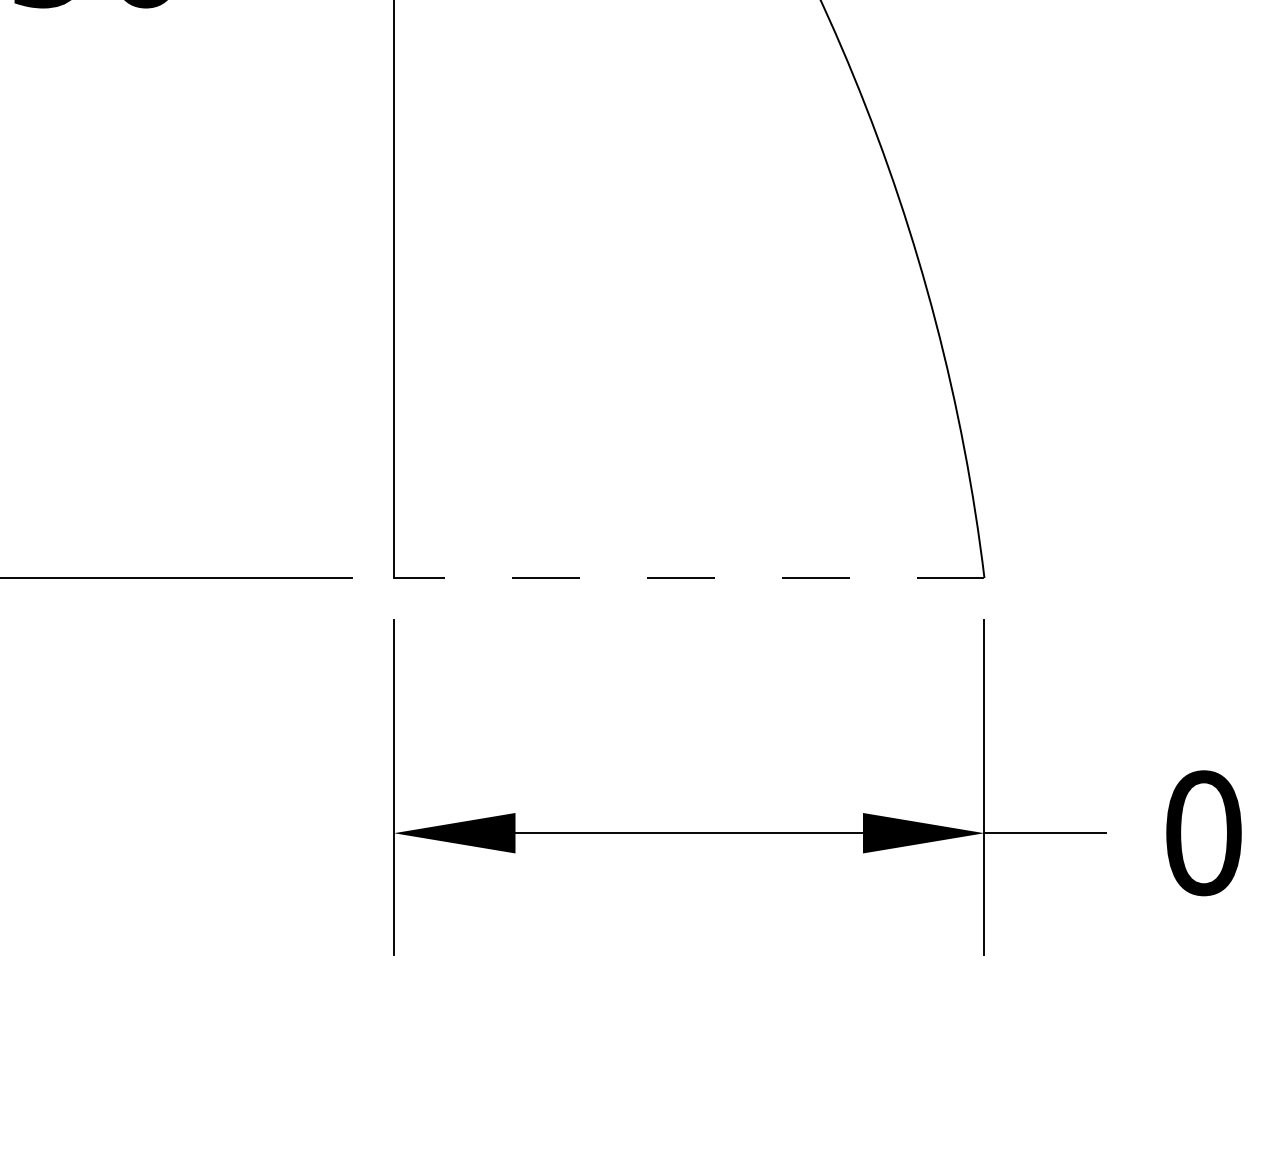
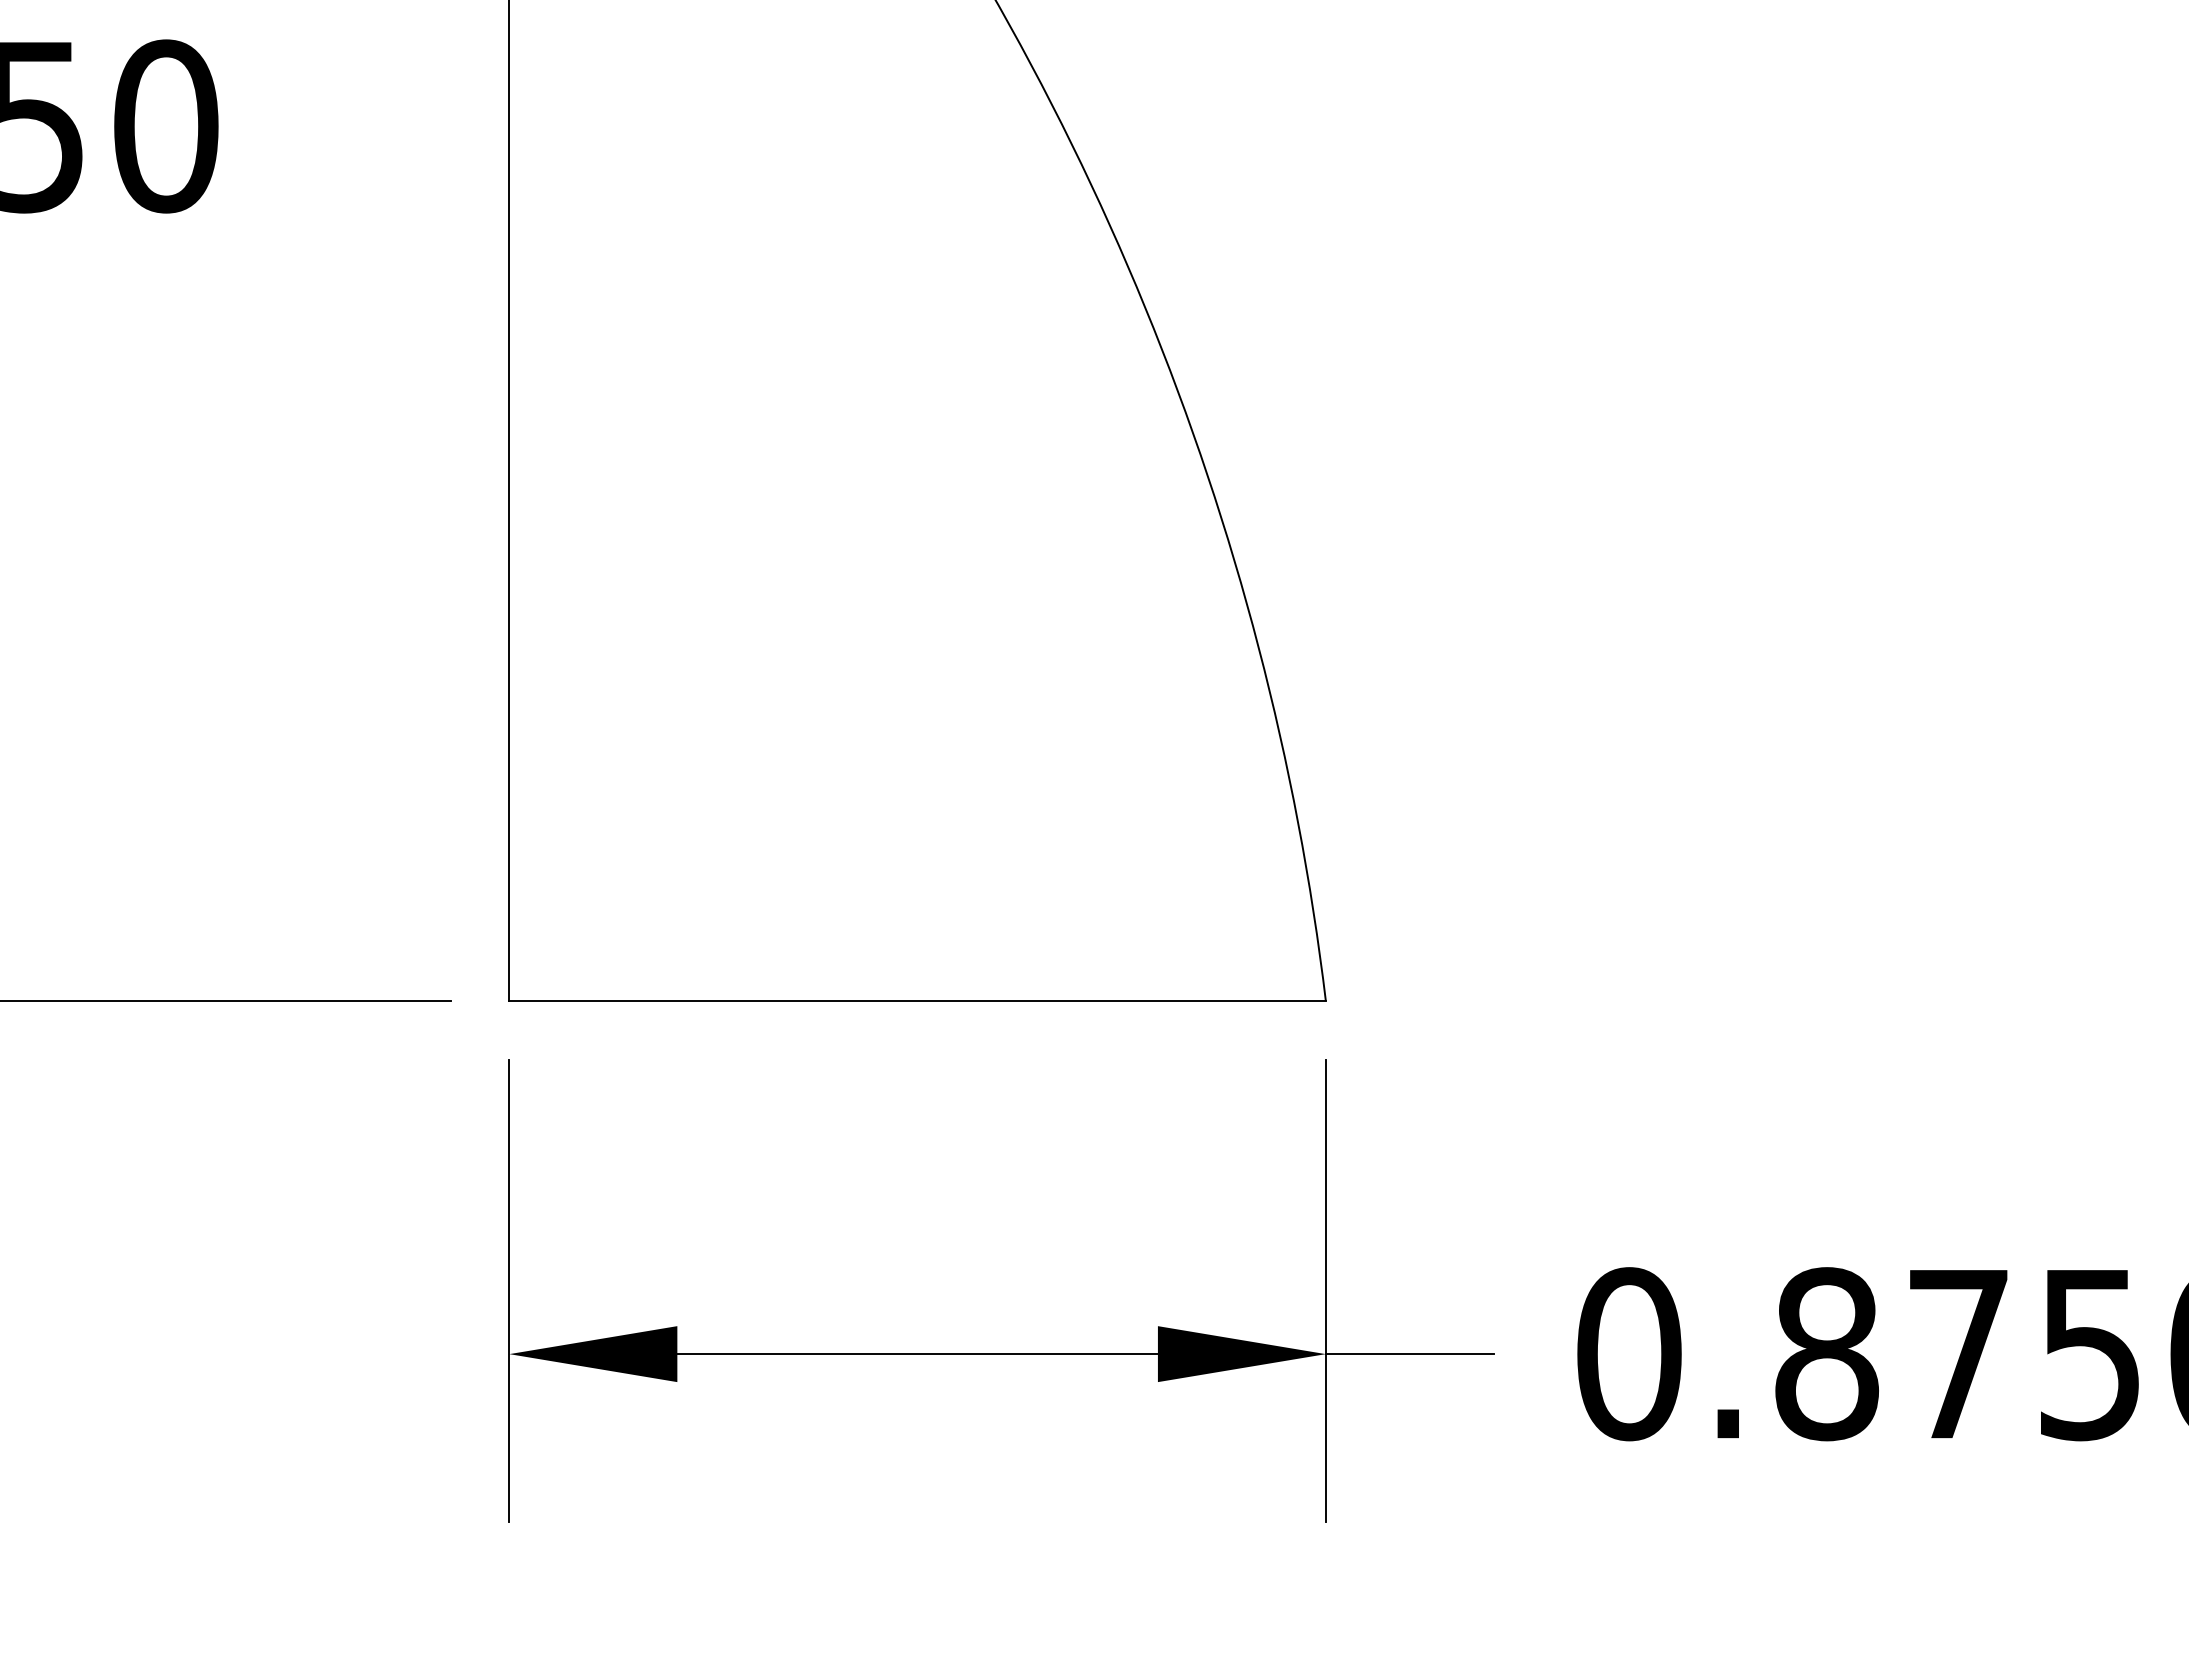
line: (689, 578) -> (917, 1001), dashed -> solid

